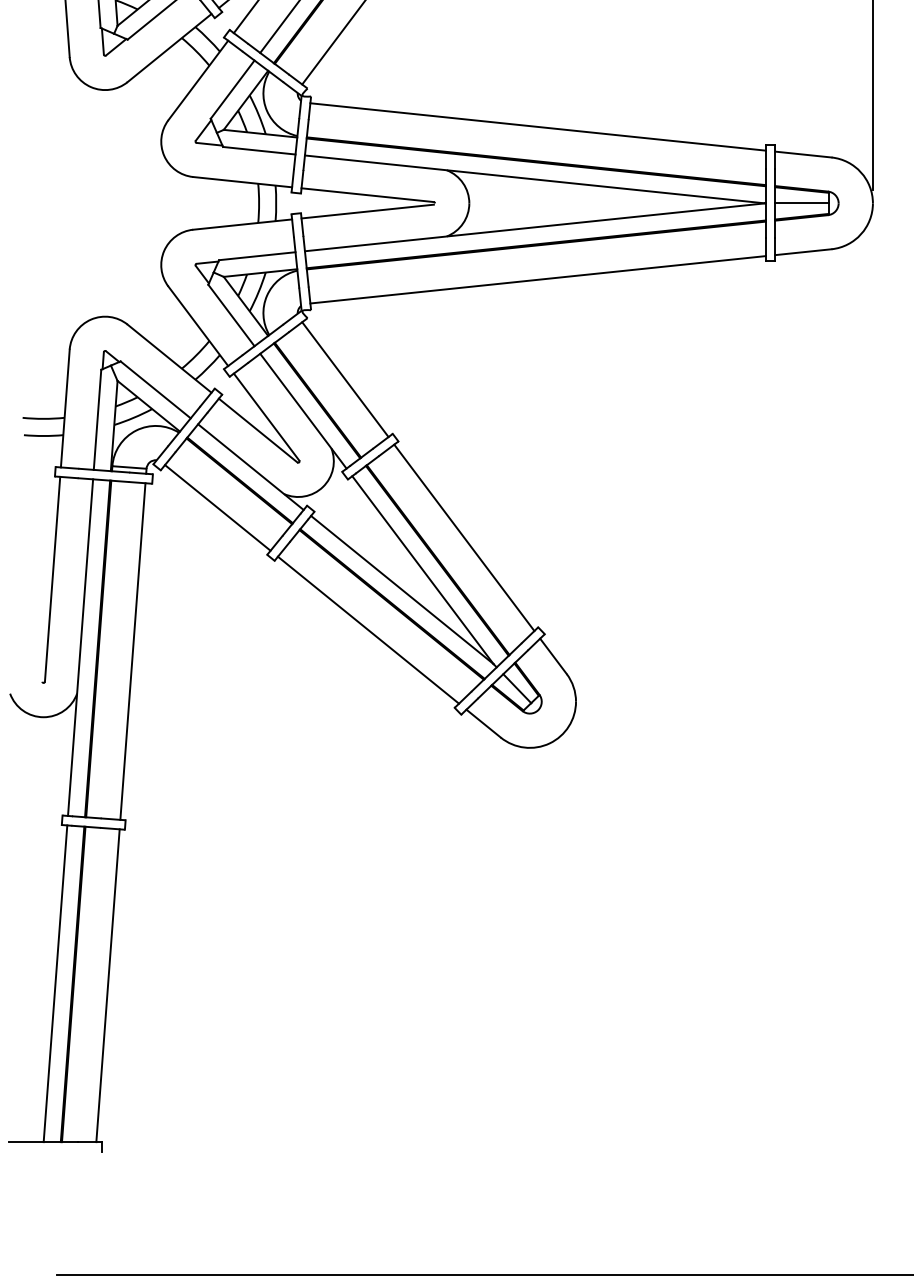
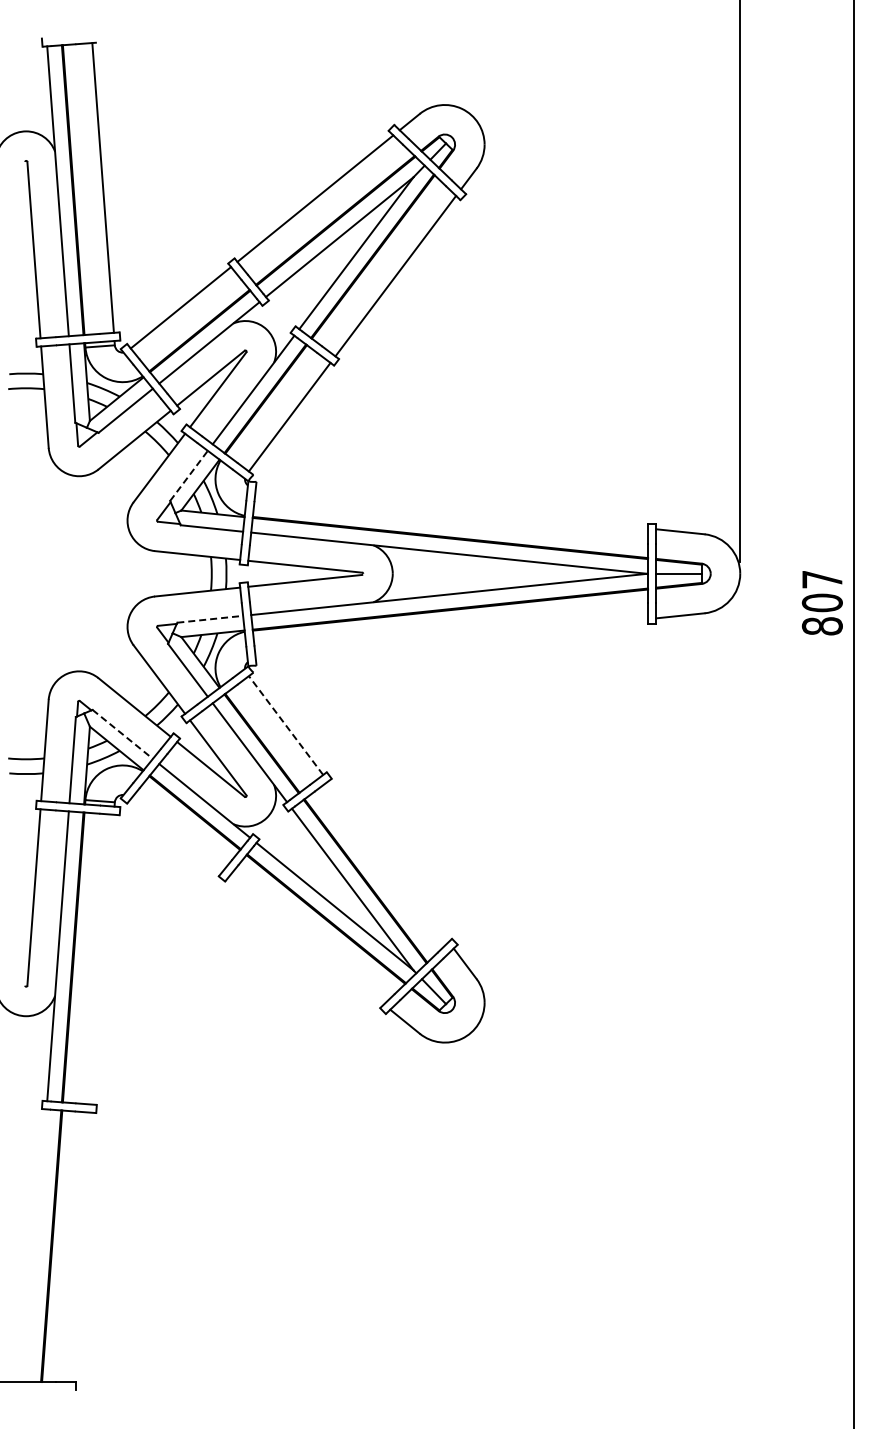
line: (233, 89) -> (189, 475), solid -> dashed
line: (537, 126) -> (451, 507), removed
line: (257, 256) -> (210, 619), solid -> dashed
line: (537, 279) -> (451, 639), removed
line: (345, 379) -> (286, 725), solid -> dashed
line: (155, 390) -> (122, 734), solid -> dashed
line: (216, 507) -> (175, 835), removed
line: (464, 537) -> (388, 861), removed
line: (367, 630) -> (305, 941), removed
line: (132, 651) -> (102, 959), removed
line: (55, 983) -> (36, 1245), removed
line: (107, 985) -> (81, 1247), removed

